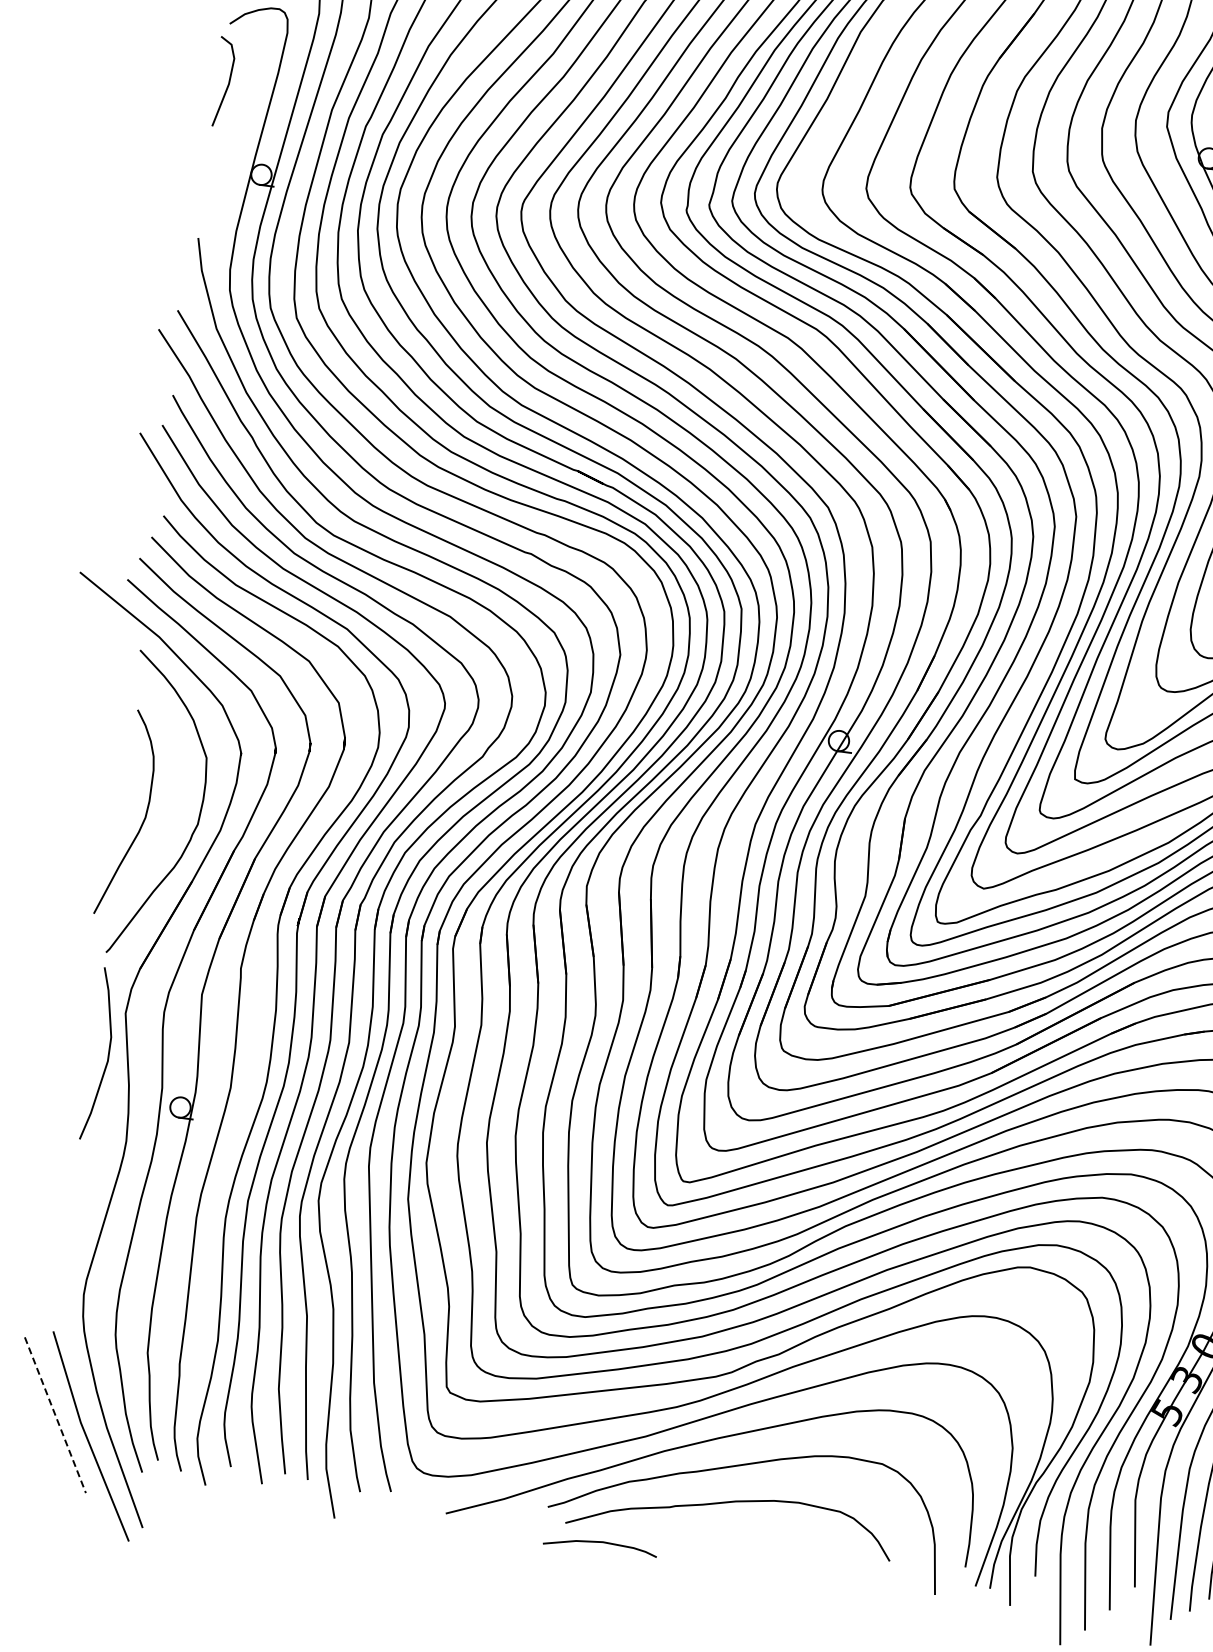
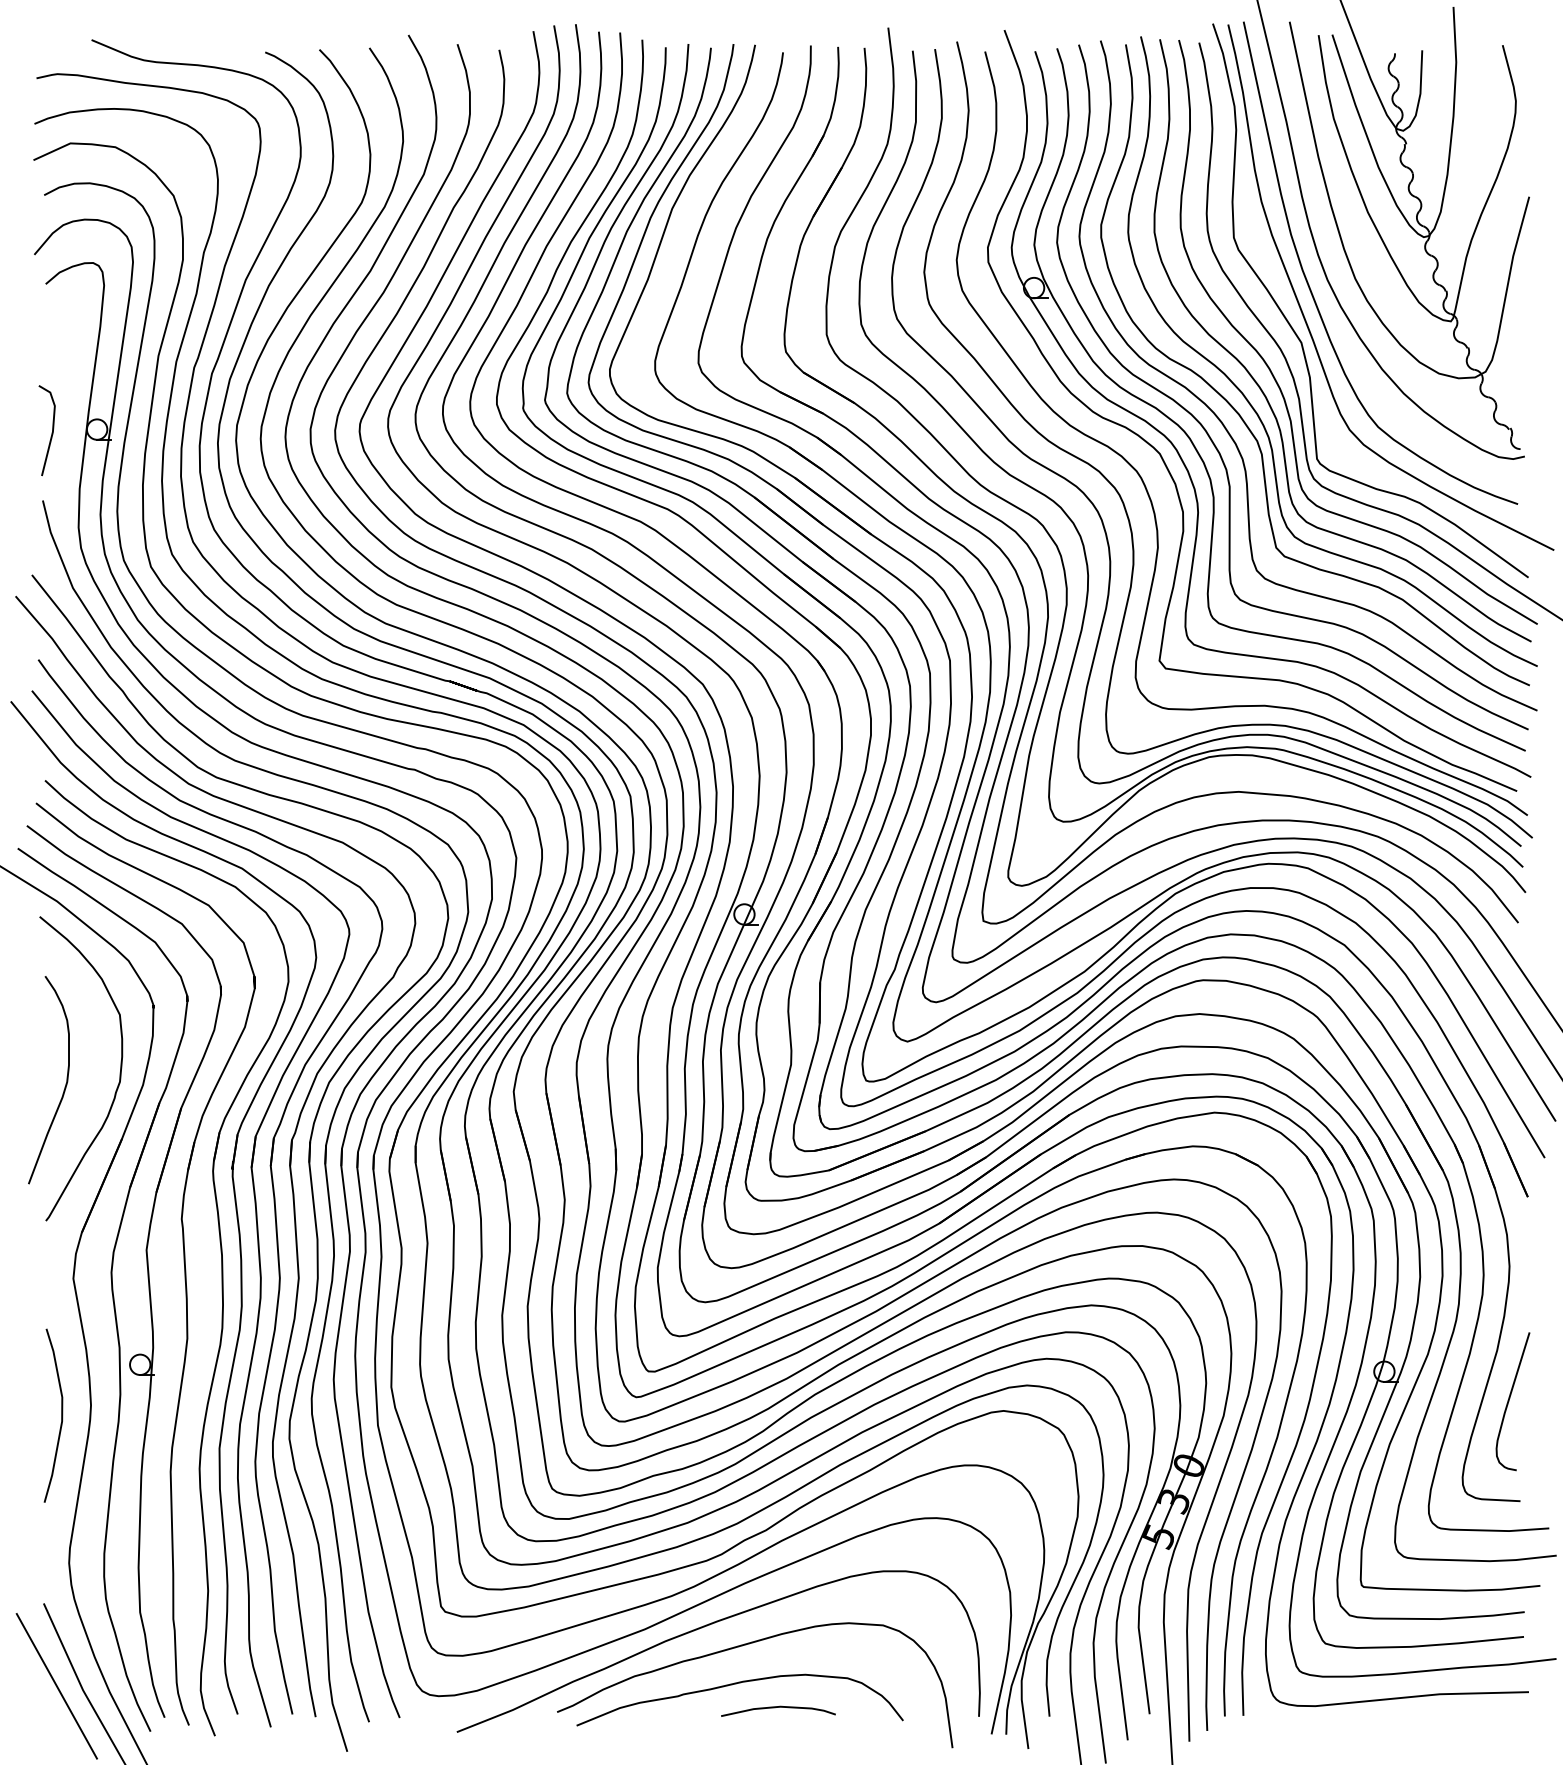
line: (227, 84) -> (51, 432), moved
curve: (108, 1055) -> (61, 1415), moved
line: (54, 1415) -> (56, 1686), dashed -> solid
curve: (600, 1542) -> (778, 1707), moved

